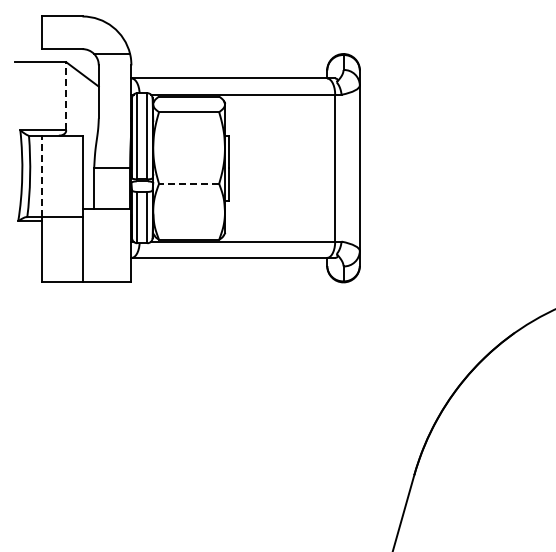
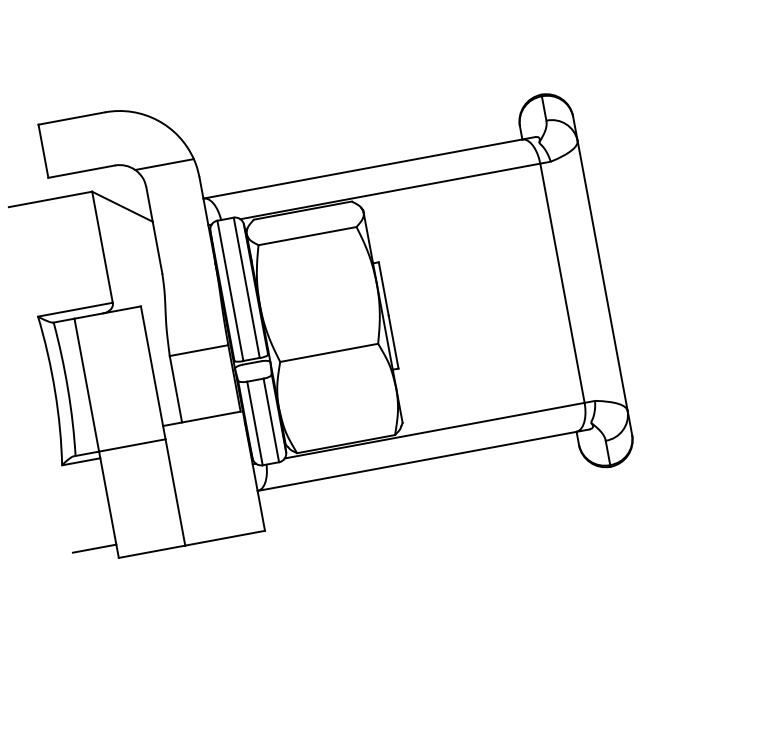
line: (66, 95) -> (102, 245), dashed -> solid
line: (41, 176) -> (86, 385), dashed -> solid
line: (188, 183) -> (328, 352), dashed -> solid
line: (28, 274) -> (94, 549), added

